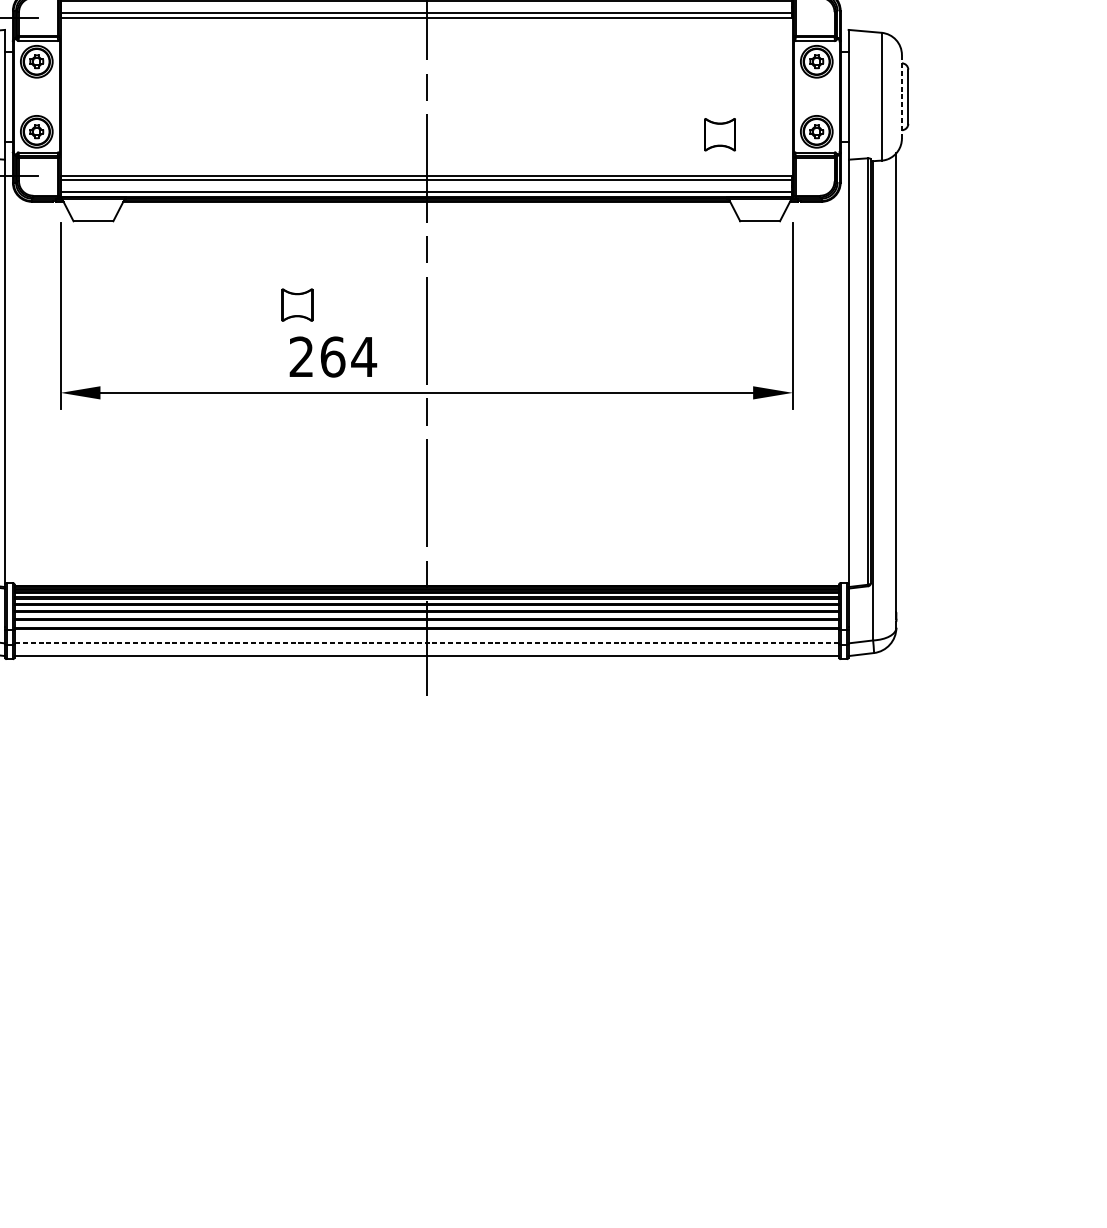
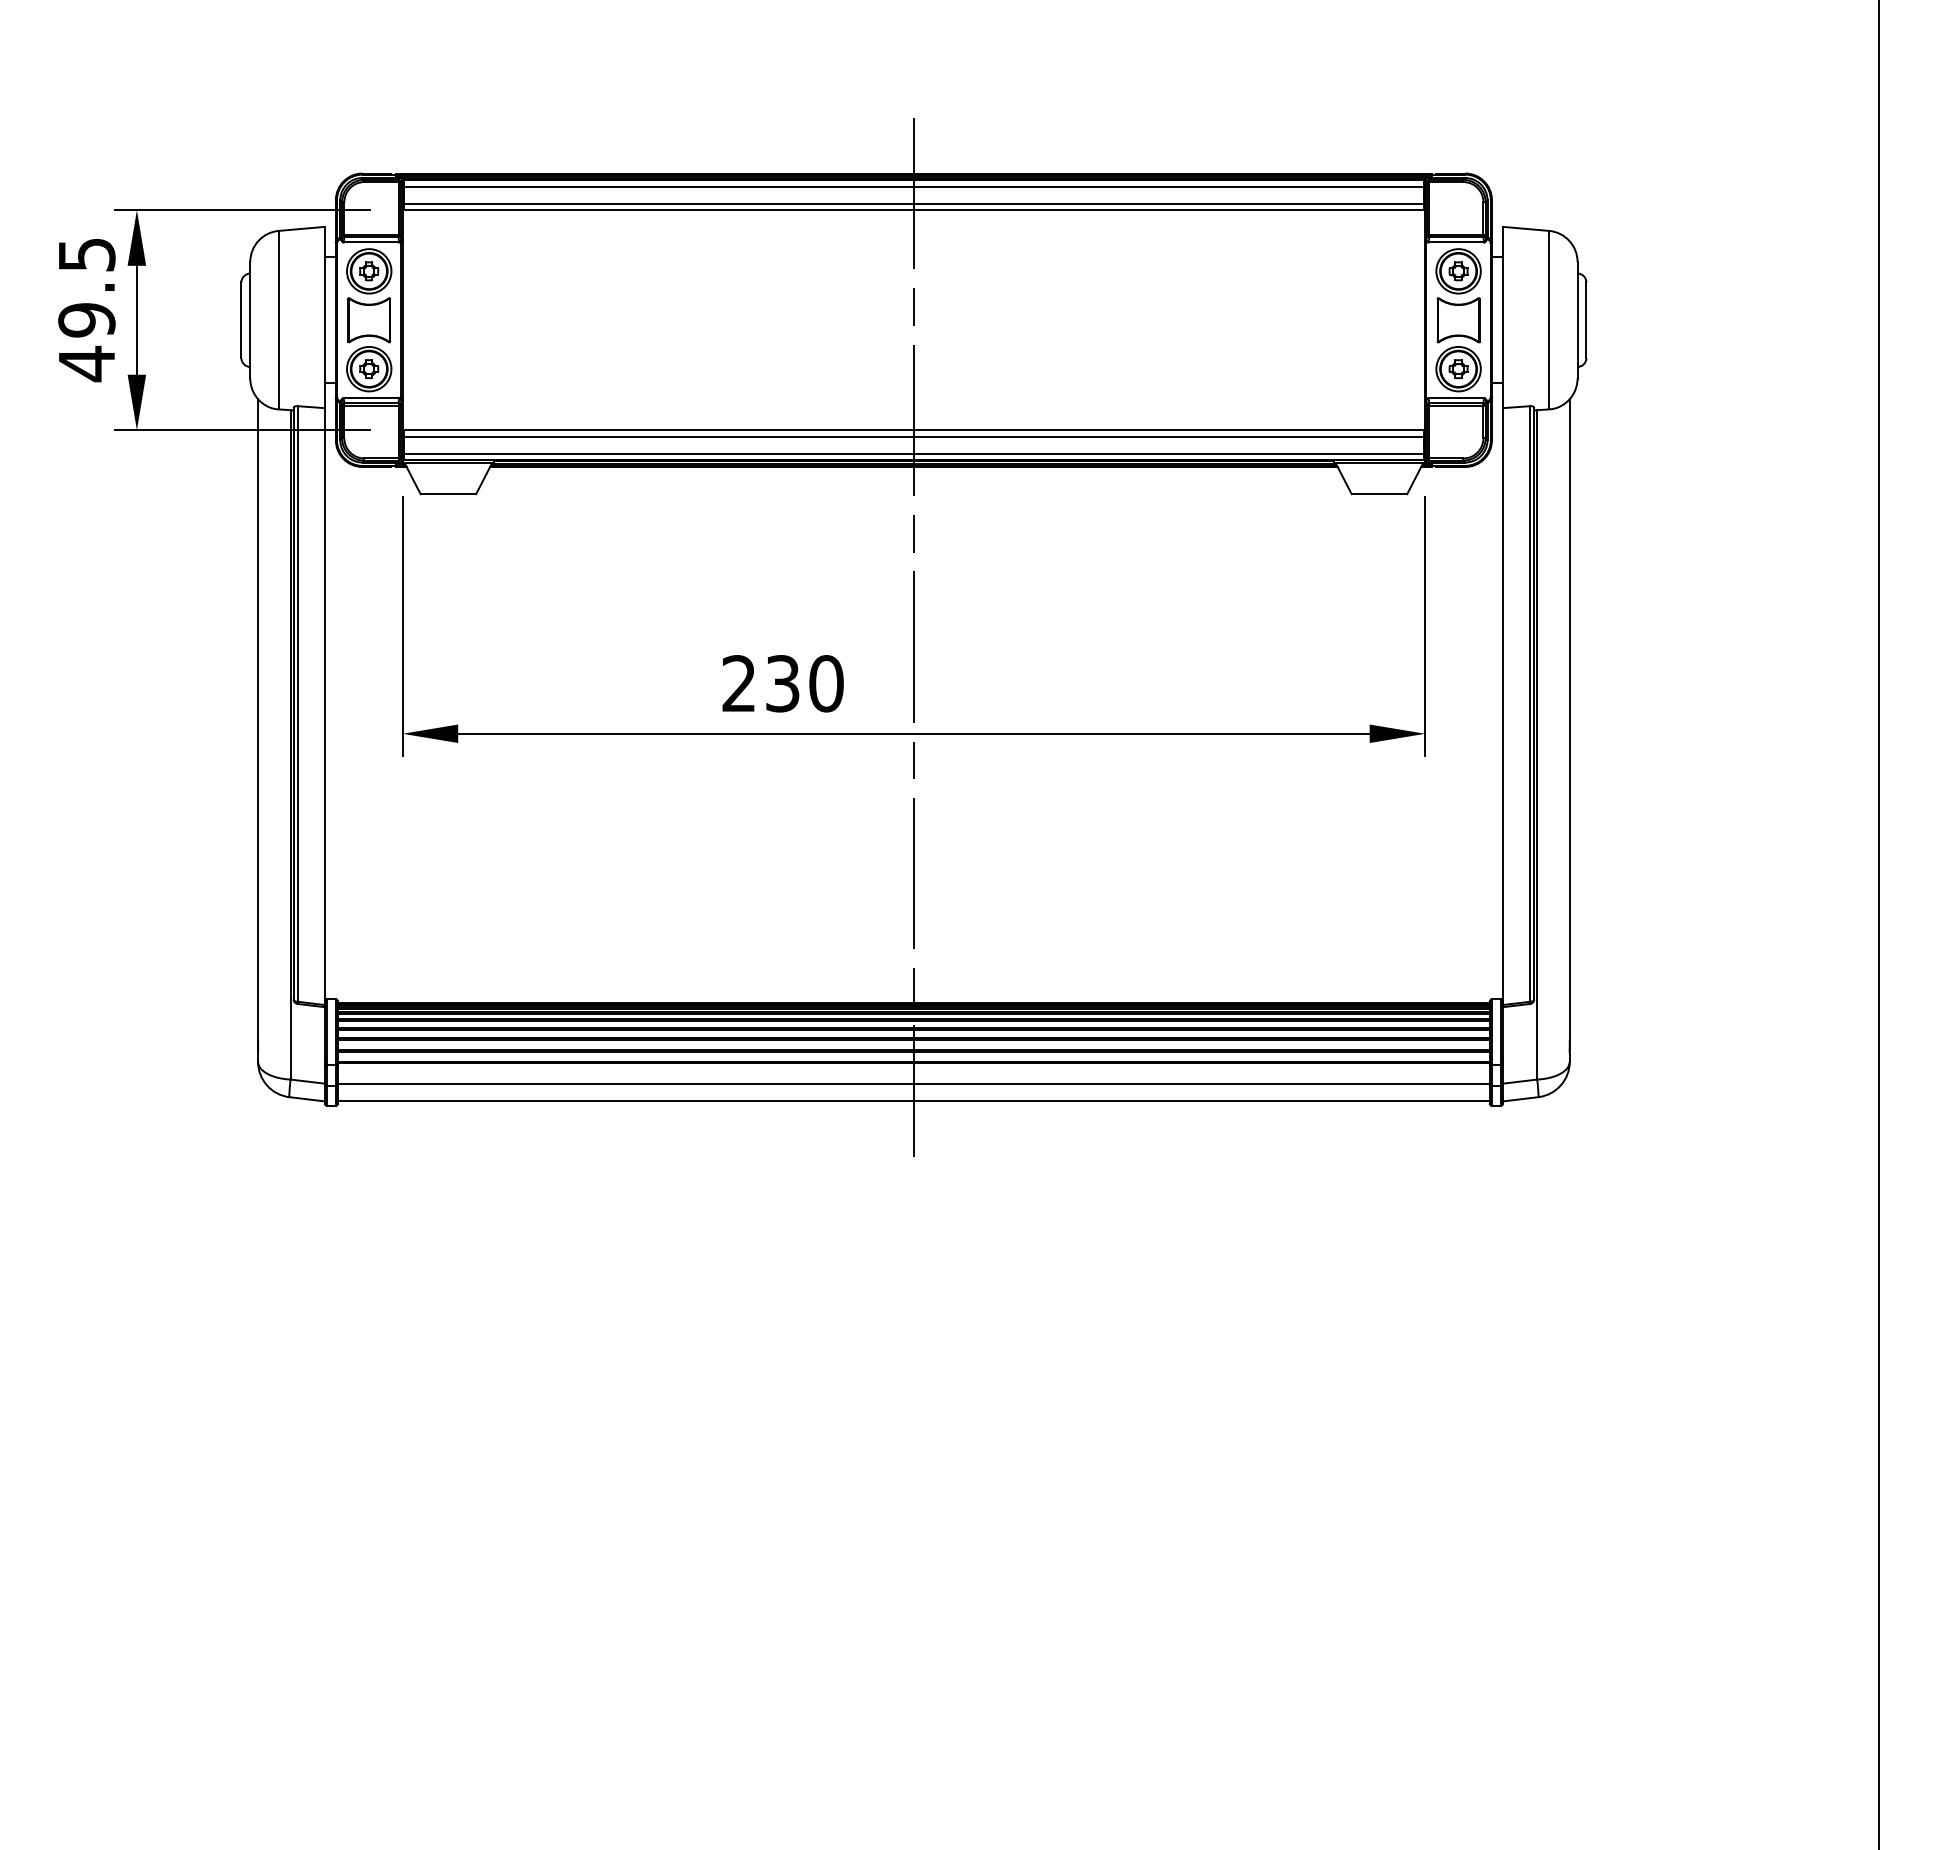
line: (901, 96) -> (1577, 320), dashed -> solid
part: (720, 134) -> (1458, 320), moved
part: (297, 305) -> (369, 320), moved
text: (349, 356) -> (805, 683), 264 -> 230
line: (426, 643) -> (913, 1083), dashed -> solid

